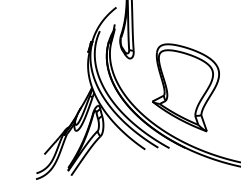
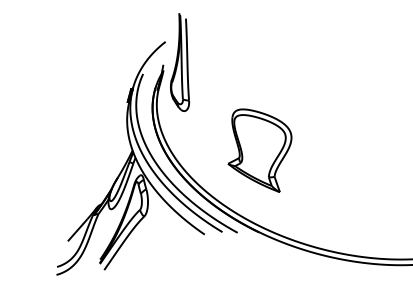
part: (185, 87) -> (259, 150), size x0.7

